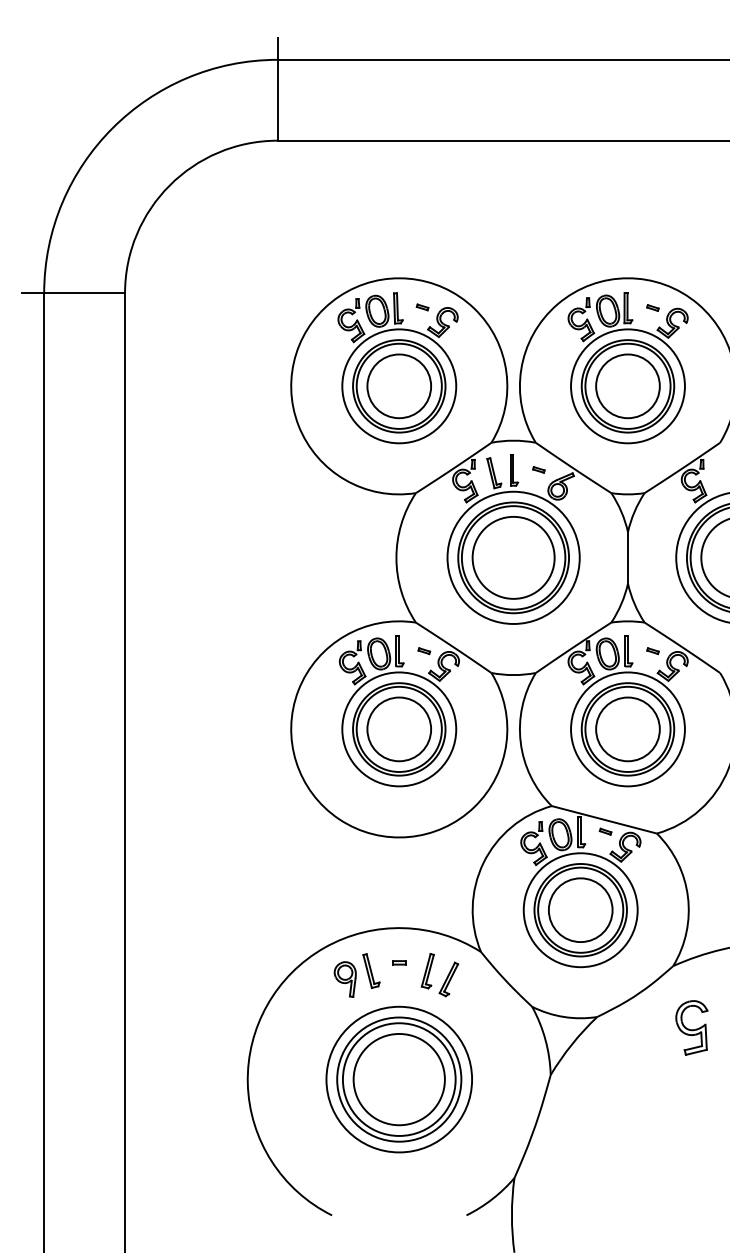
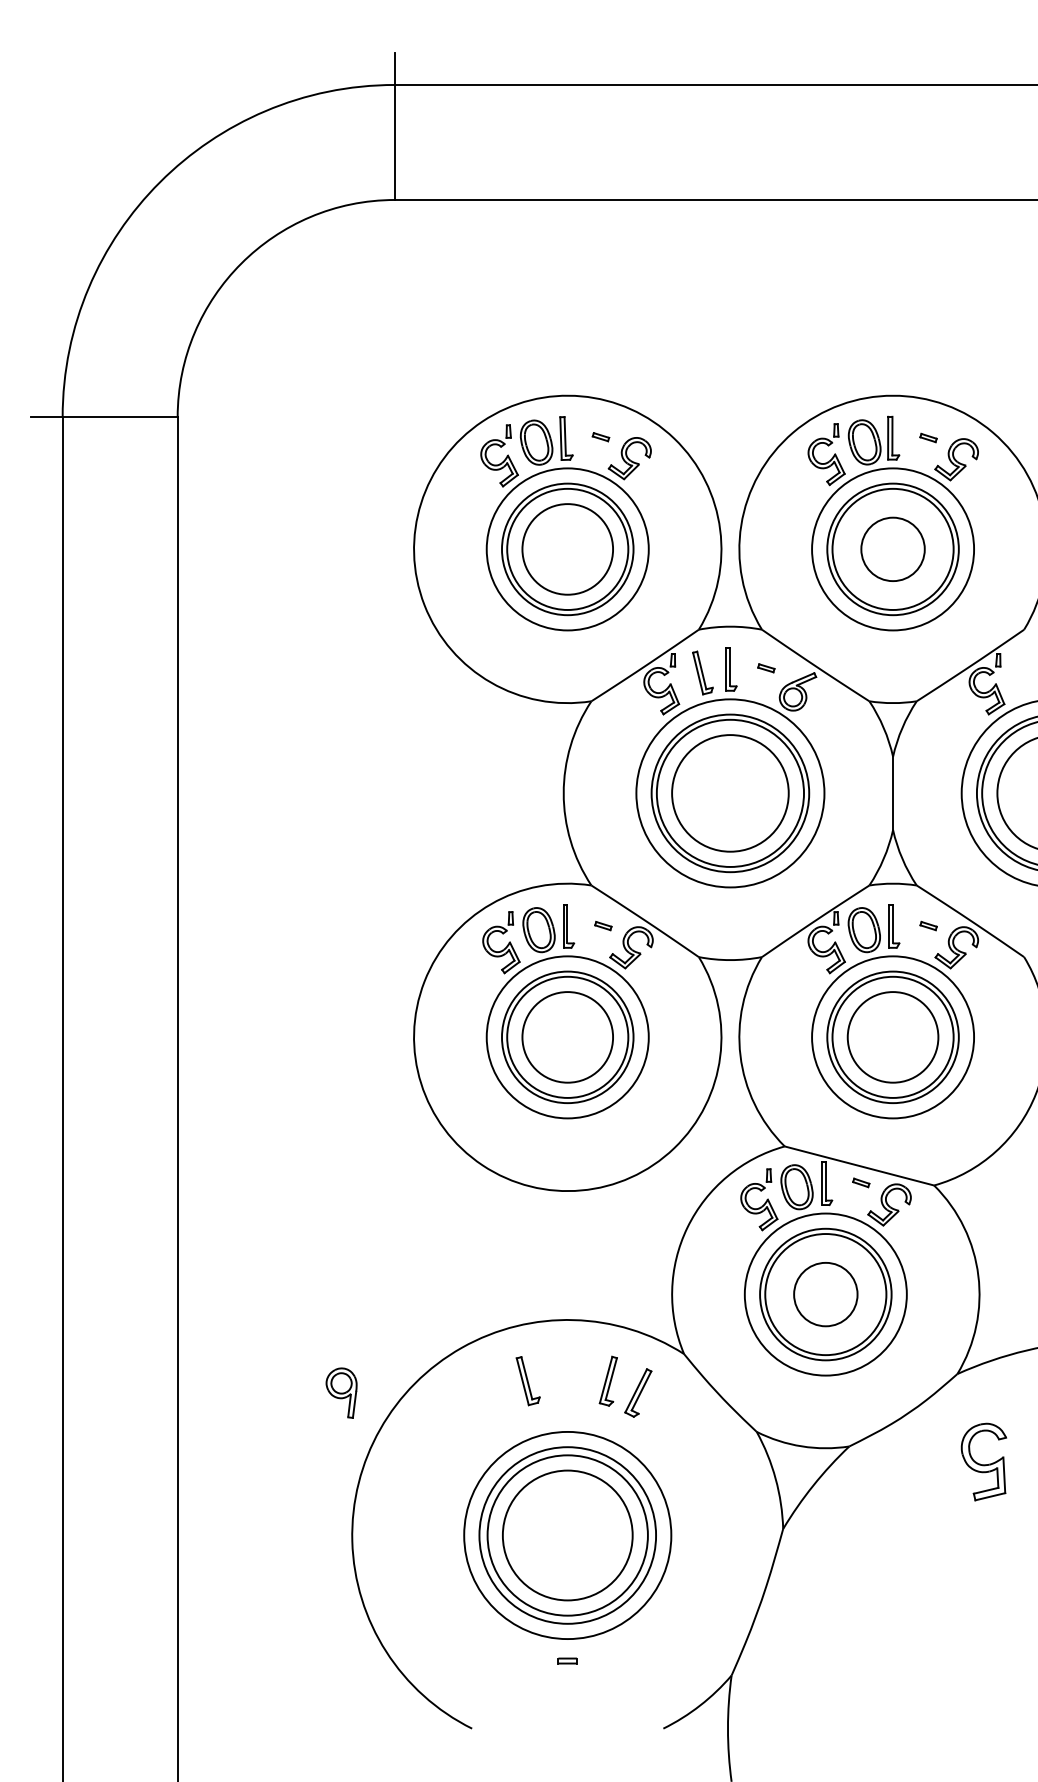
circle: (627, 386) -> (892, 549), size x0.7
circle: (580, 910) -> (825, 1294), size x0.7
part: (399, 962) -> (568, 1660), moved
part: (344, 979) -> (340, 1393), moved

